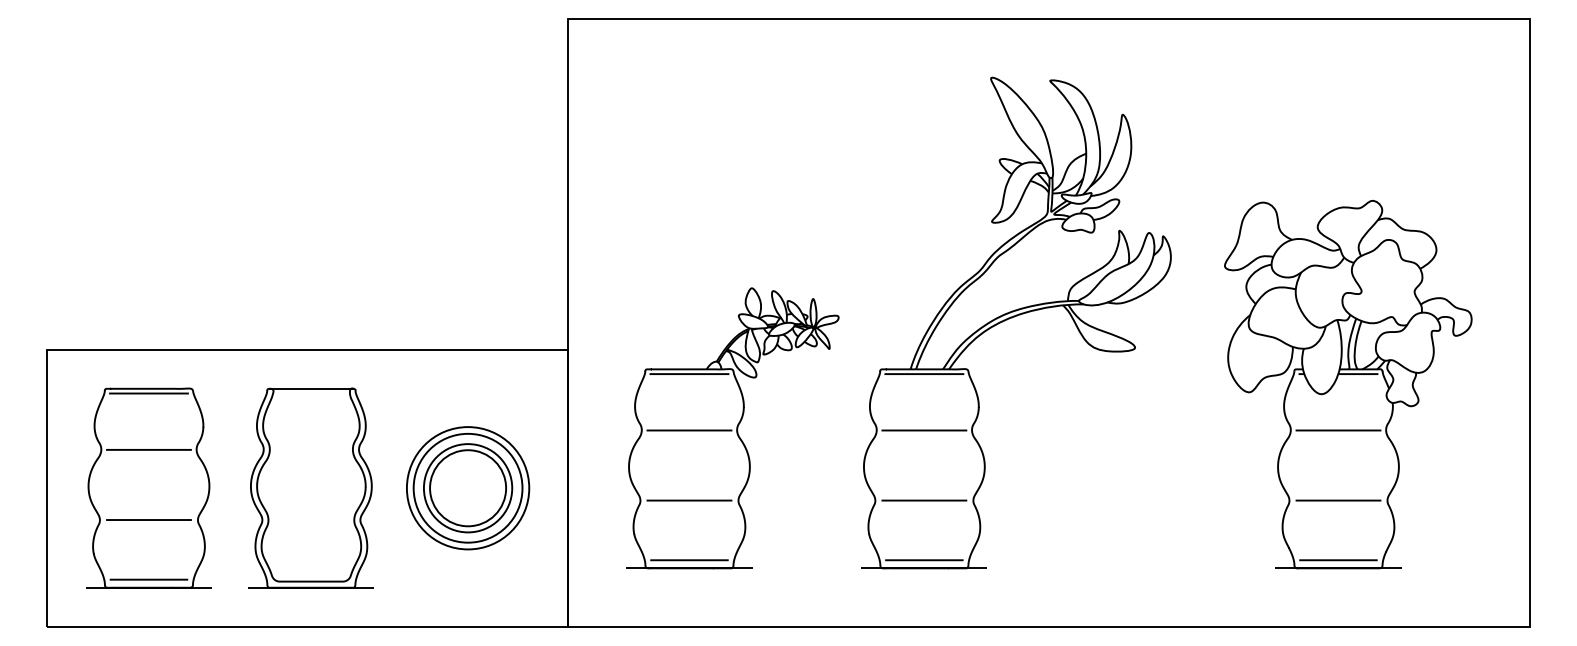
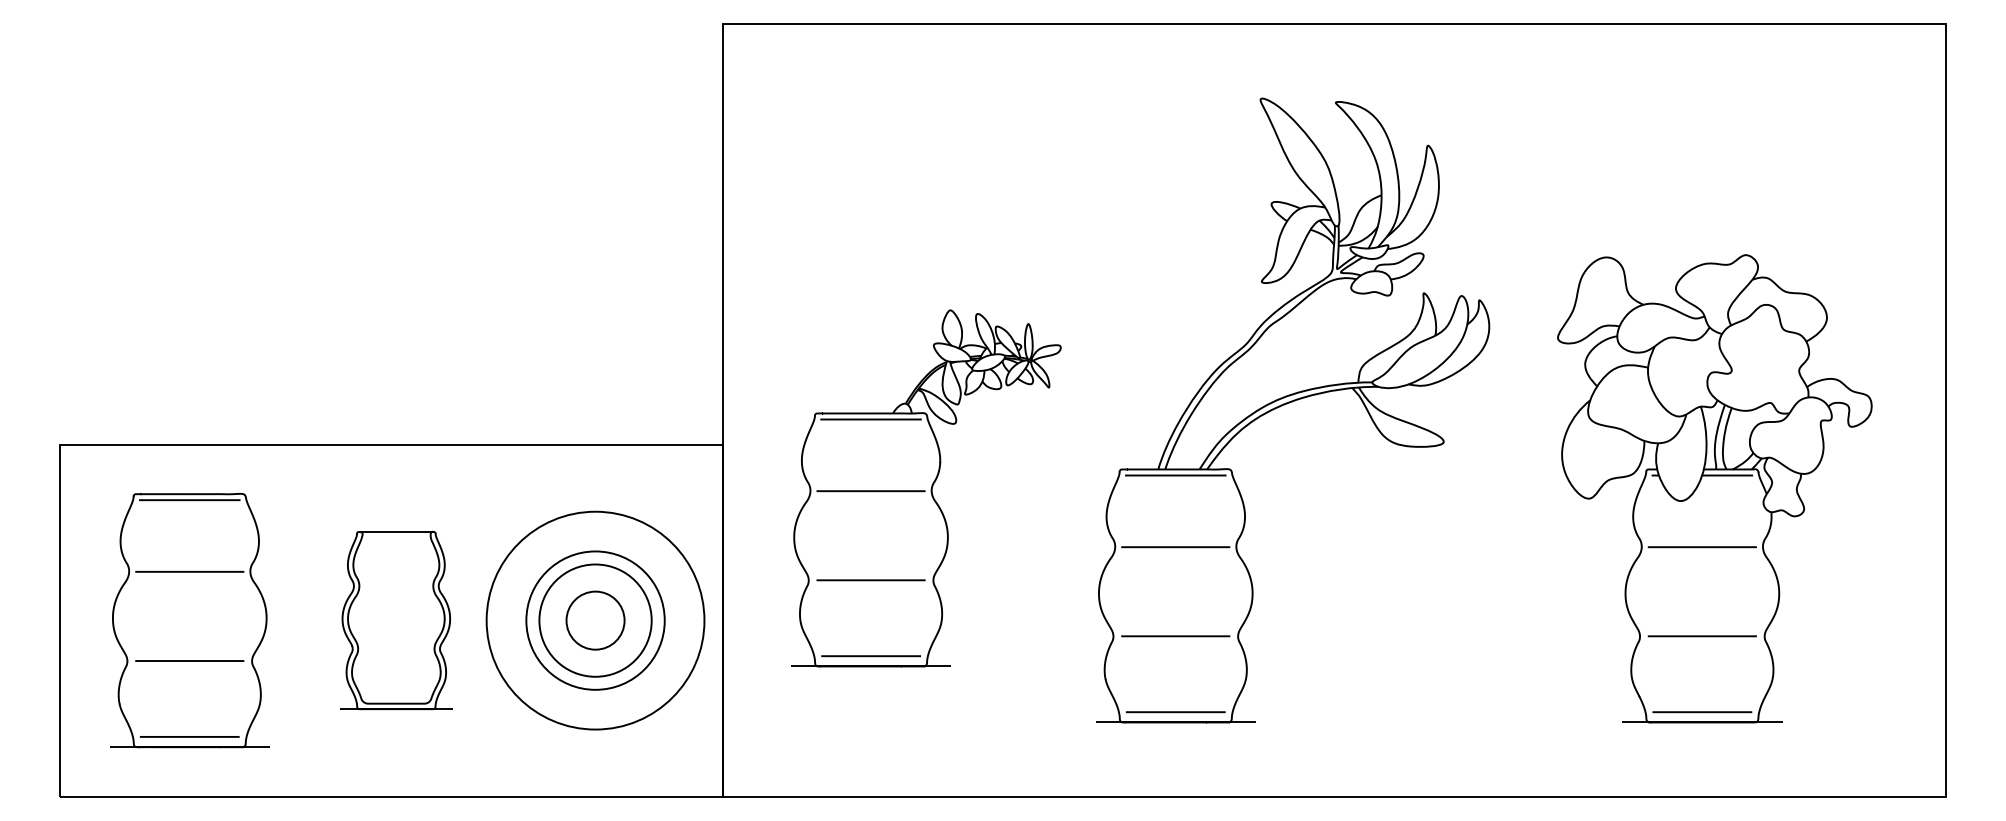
part: (733, 428) -> (926, 488), moved
part: (311, 488) -> (396, 620), size x0.7
circle: (468, 488) -> (595, 620), size x0.6
circle: (468, 488) -> (595, 620), size x1.4

